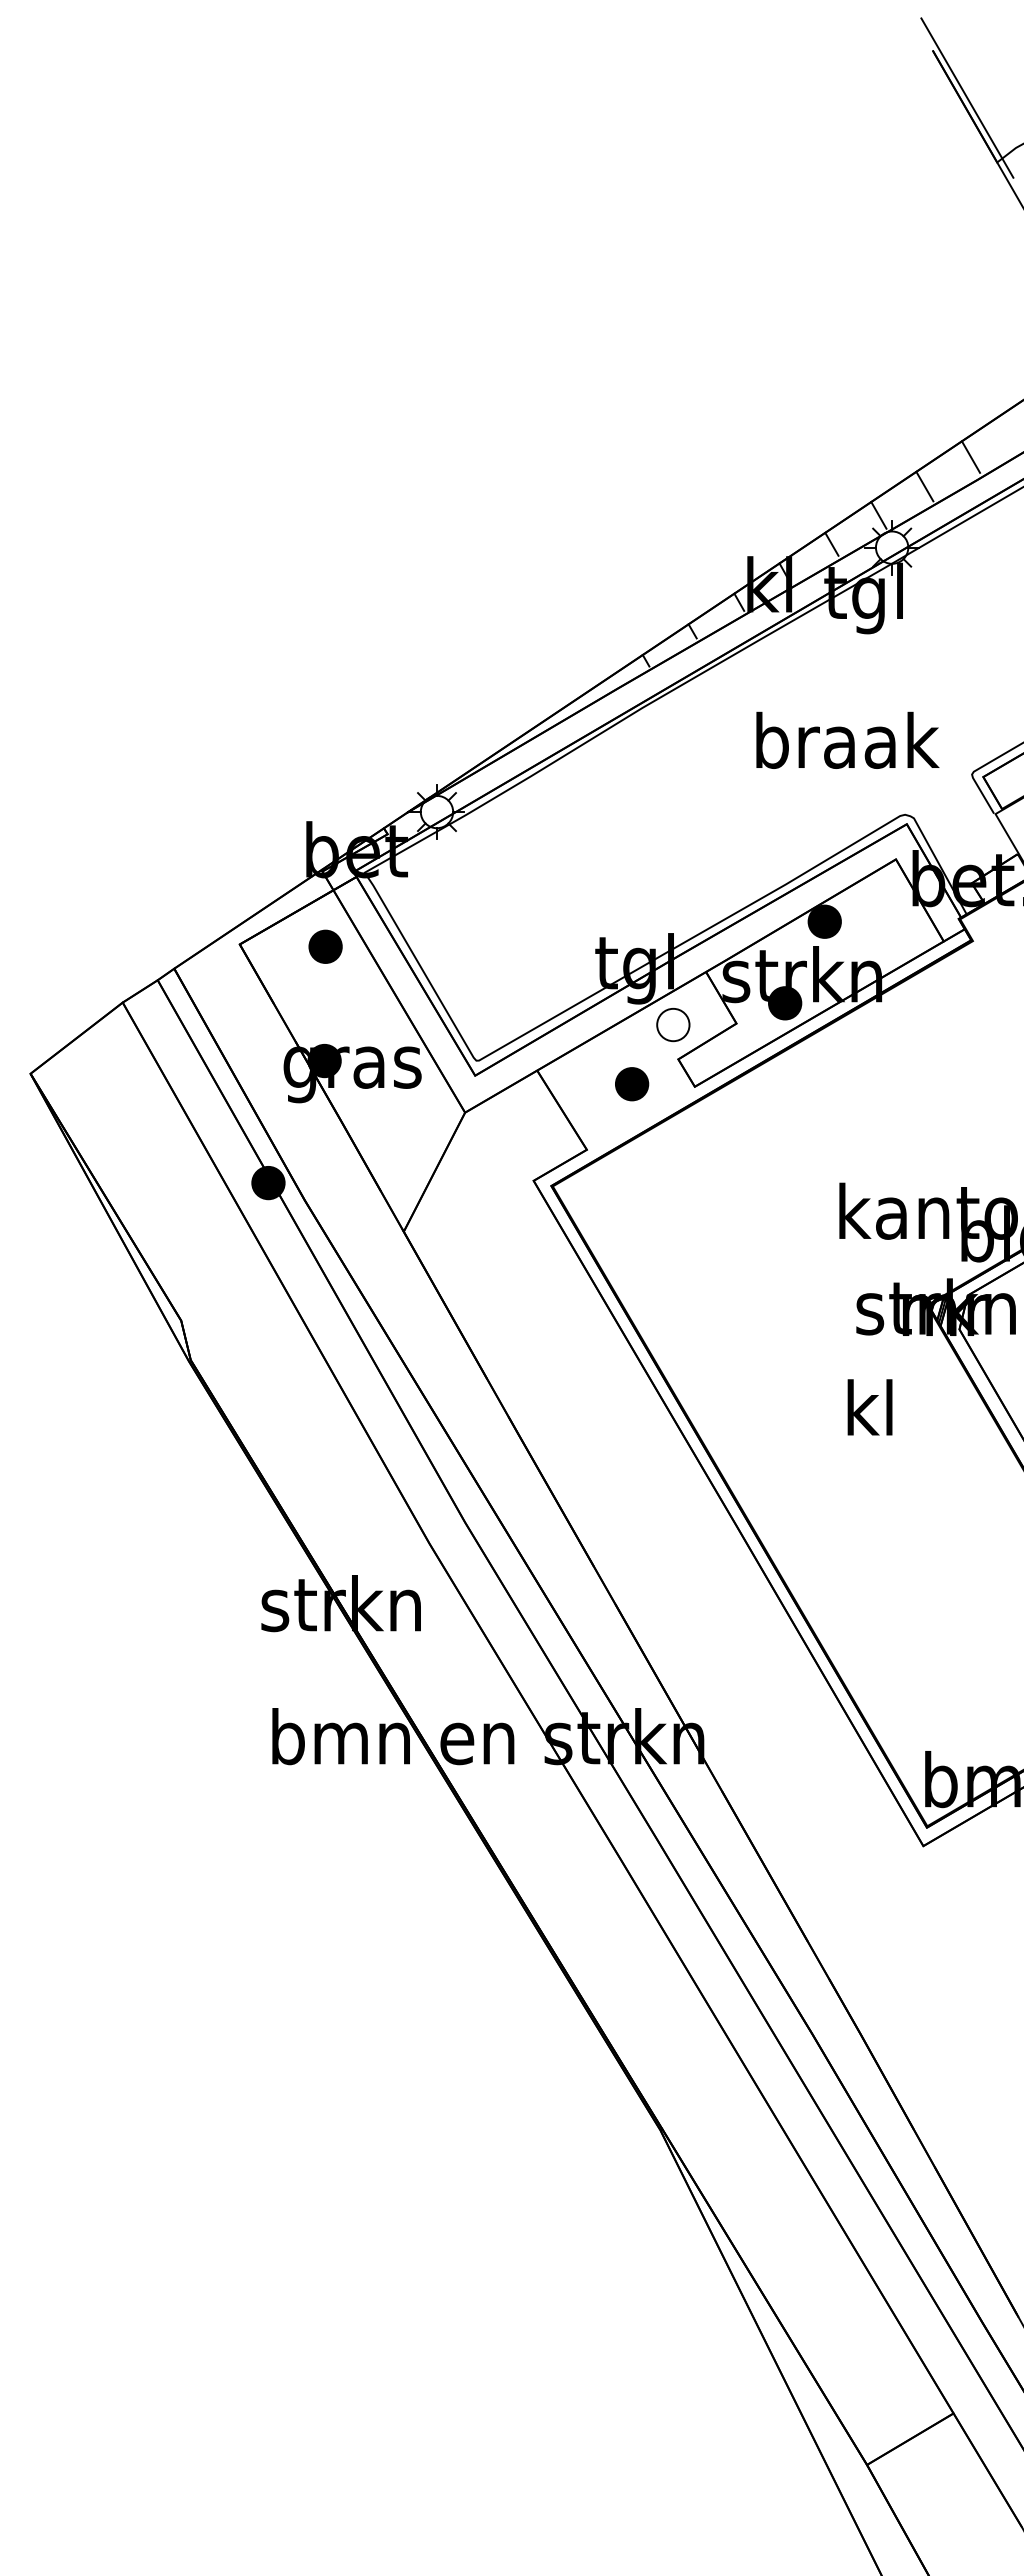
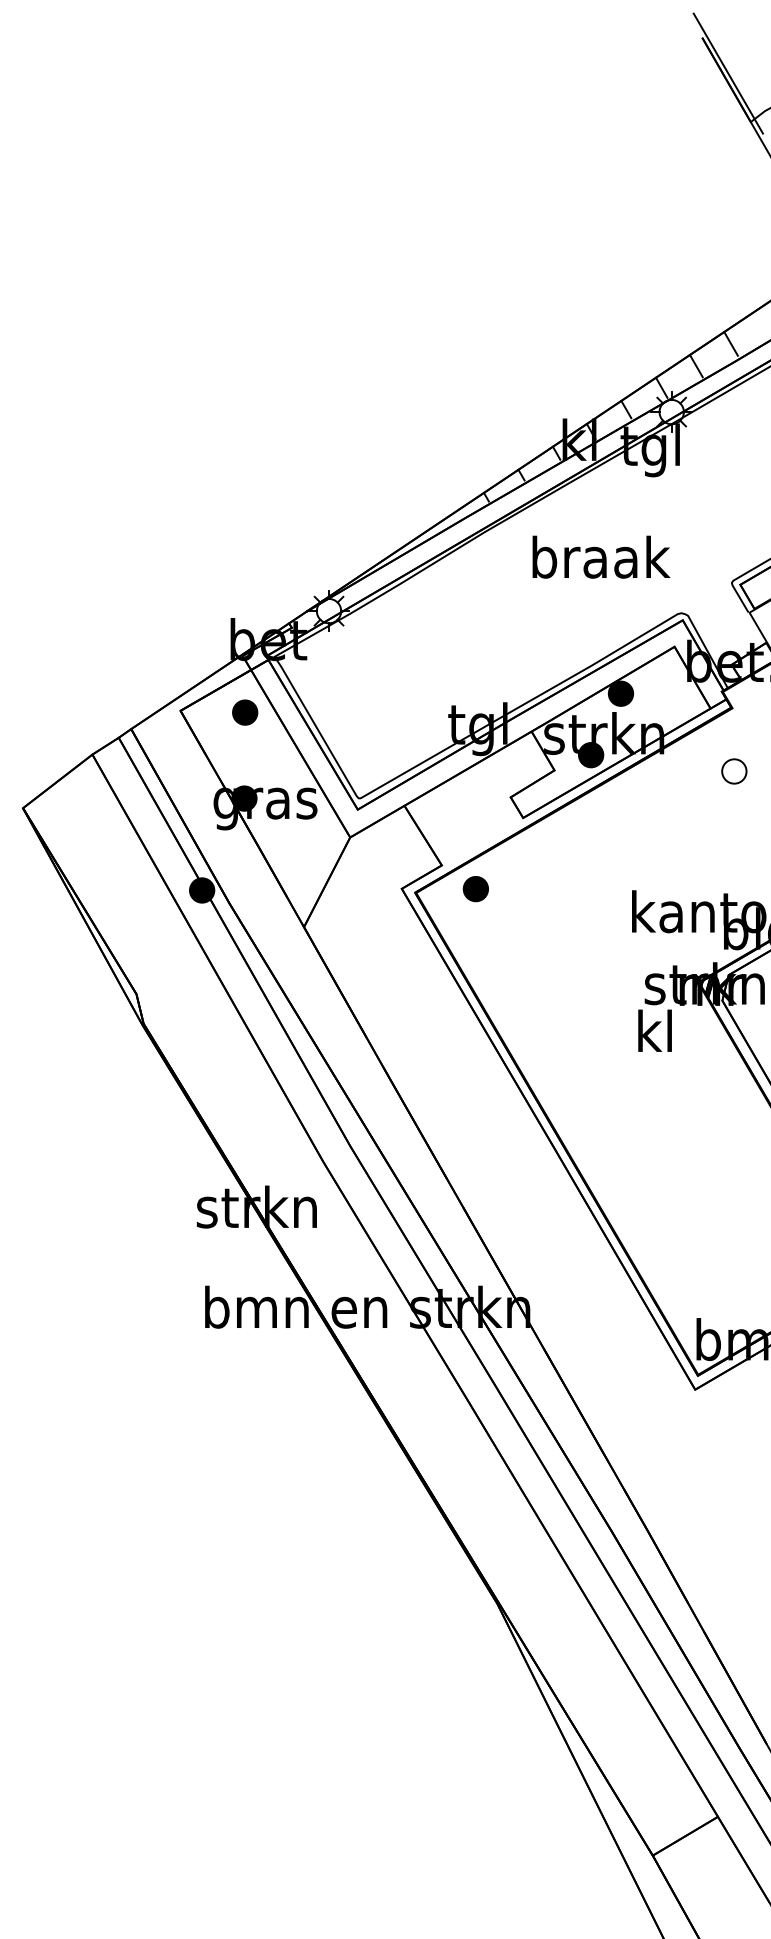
text: (847, 739) -> (601, 556), moved
part: (673, 1025) -> (734, 771), moved
part: (632, 1084) -> (476, 889), moved
text: (869, 1407) -> (654, 1030), moved

